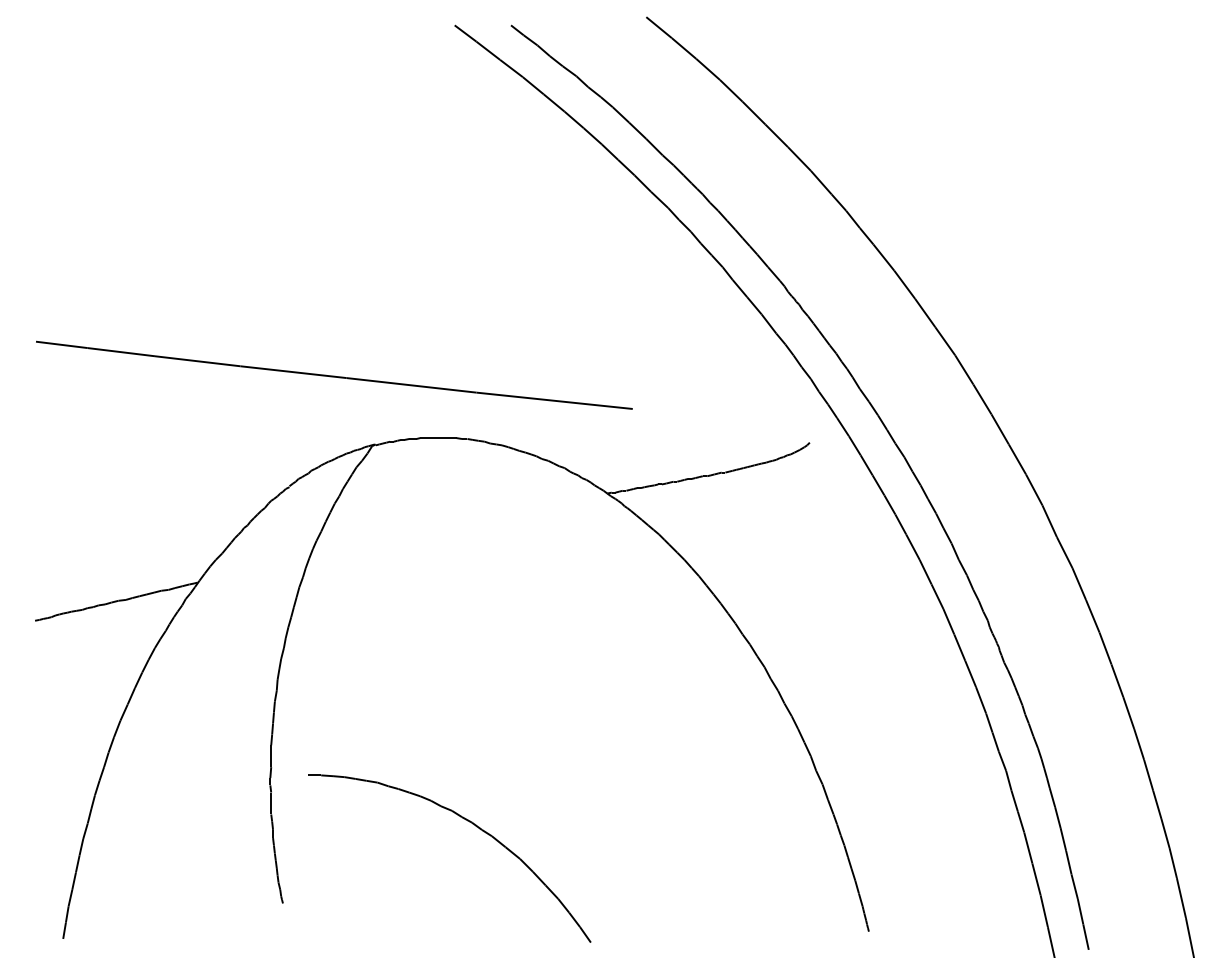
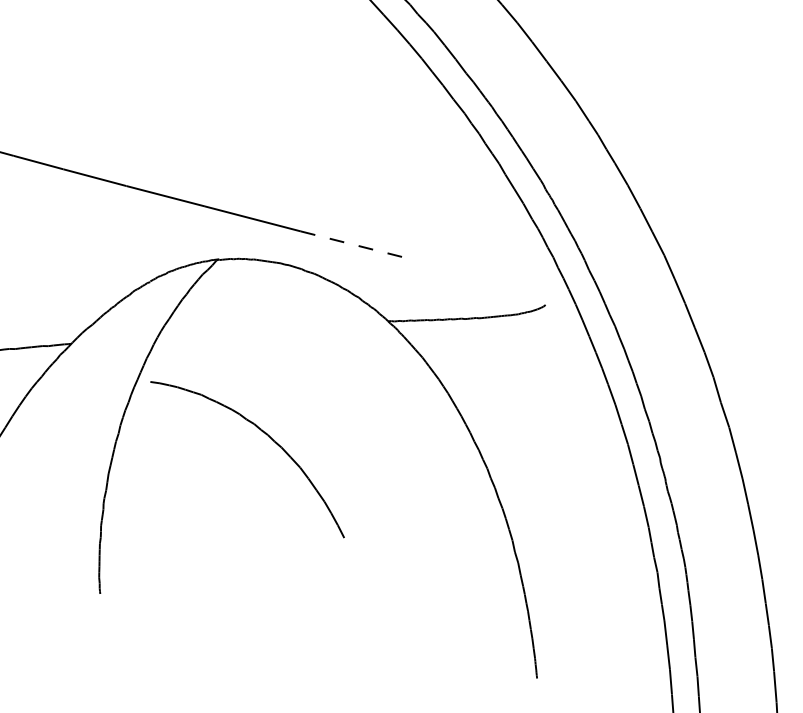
line: (554, 400) -> (358, 245), solid -> dashed
part: (472, 824) -> (268, 436), moved

